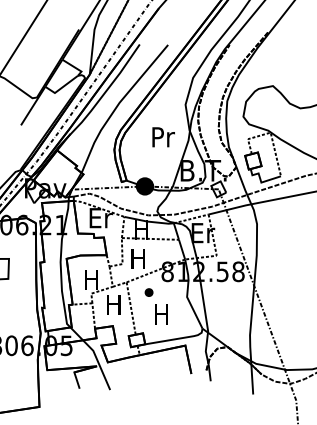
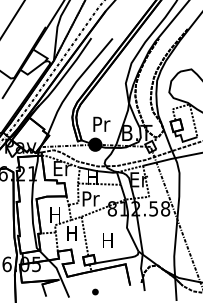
text: (163, 137) -> (101, 124), moved
text: (139, 258) -> (91, 198), H -> Pr
part: (148, 292) -> (94, 291), moved

